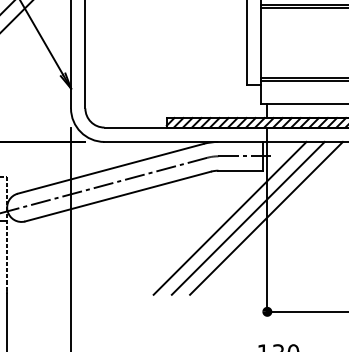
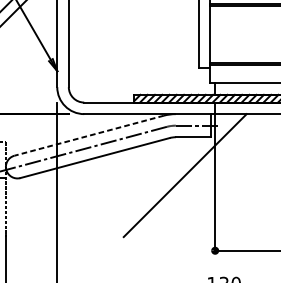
line: (110, 168) -> (89, 135), solid -> dashed
line: (247, 217) -> (199, 174), removed
line: (266, 217) -> (214, 174), removed

